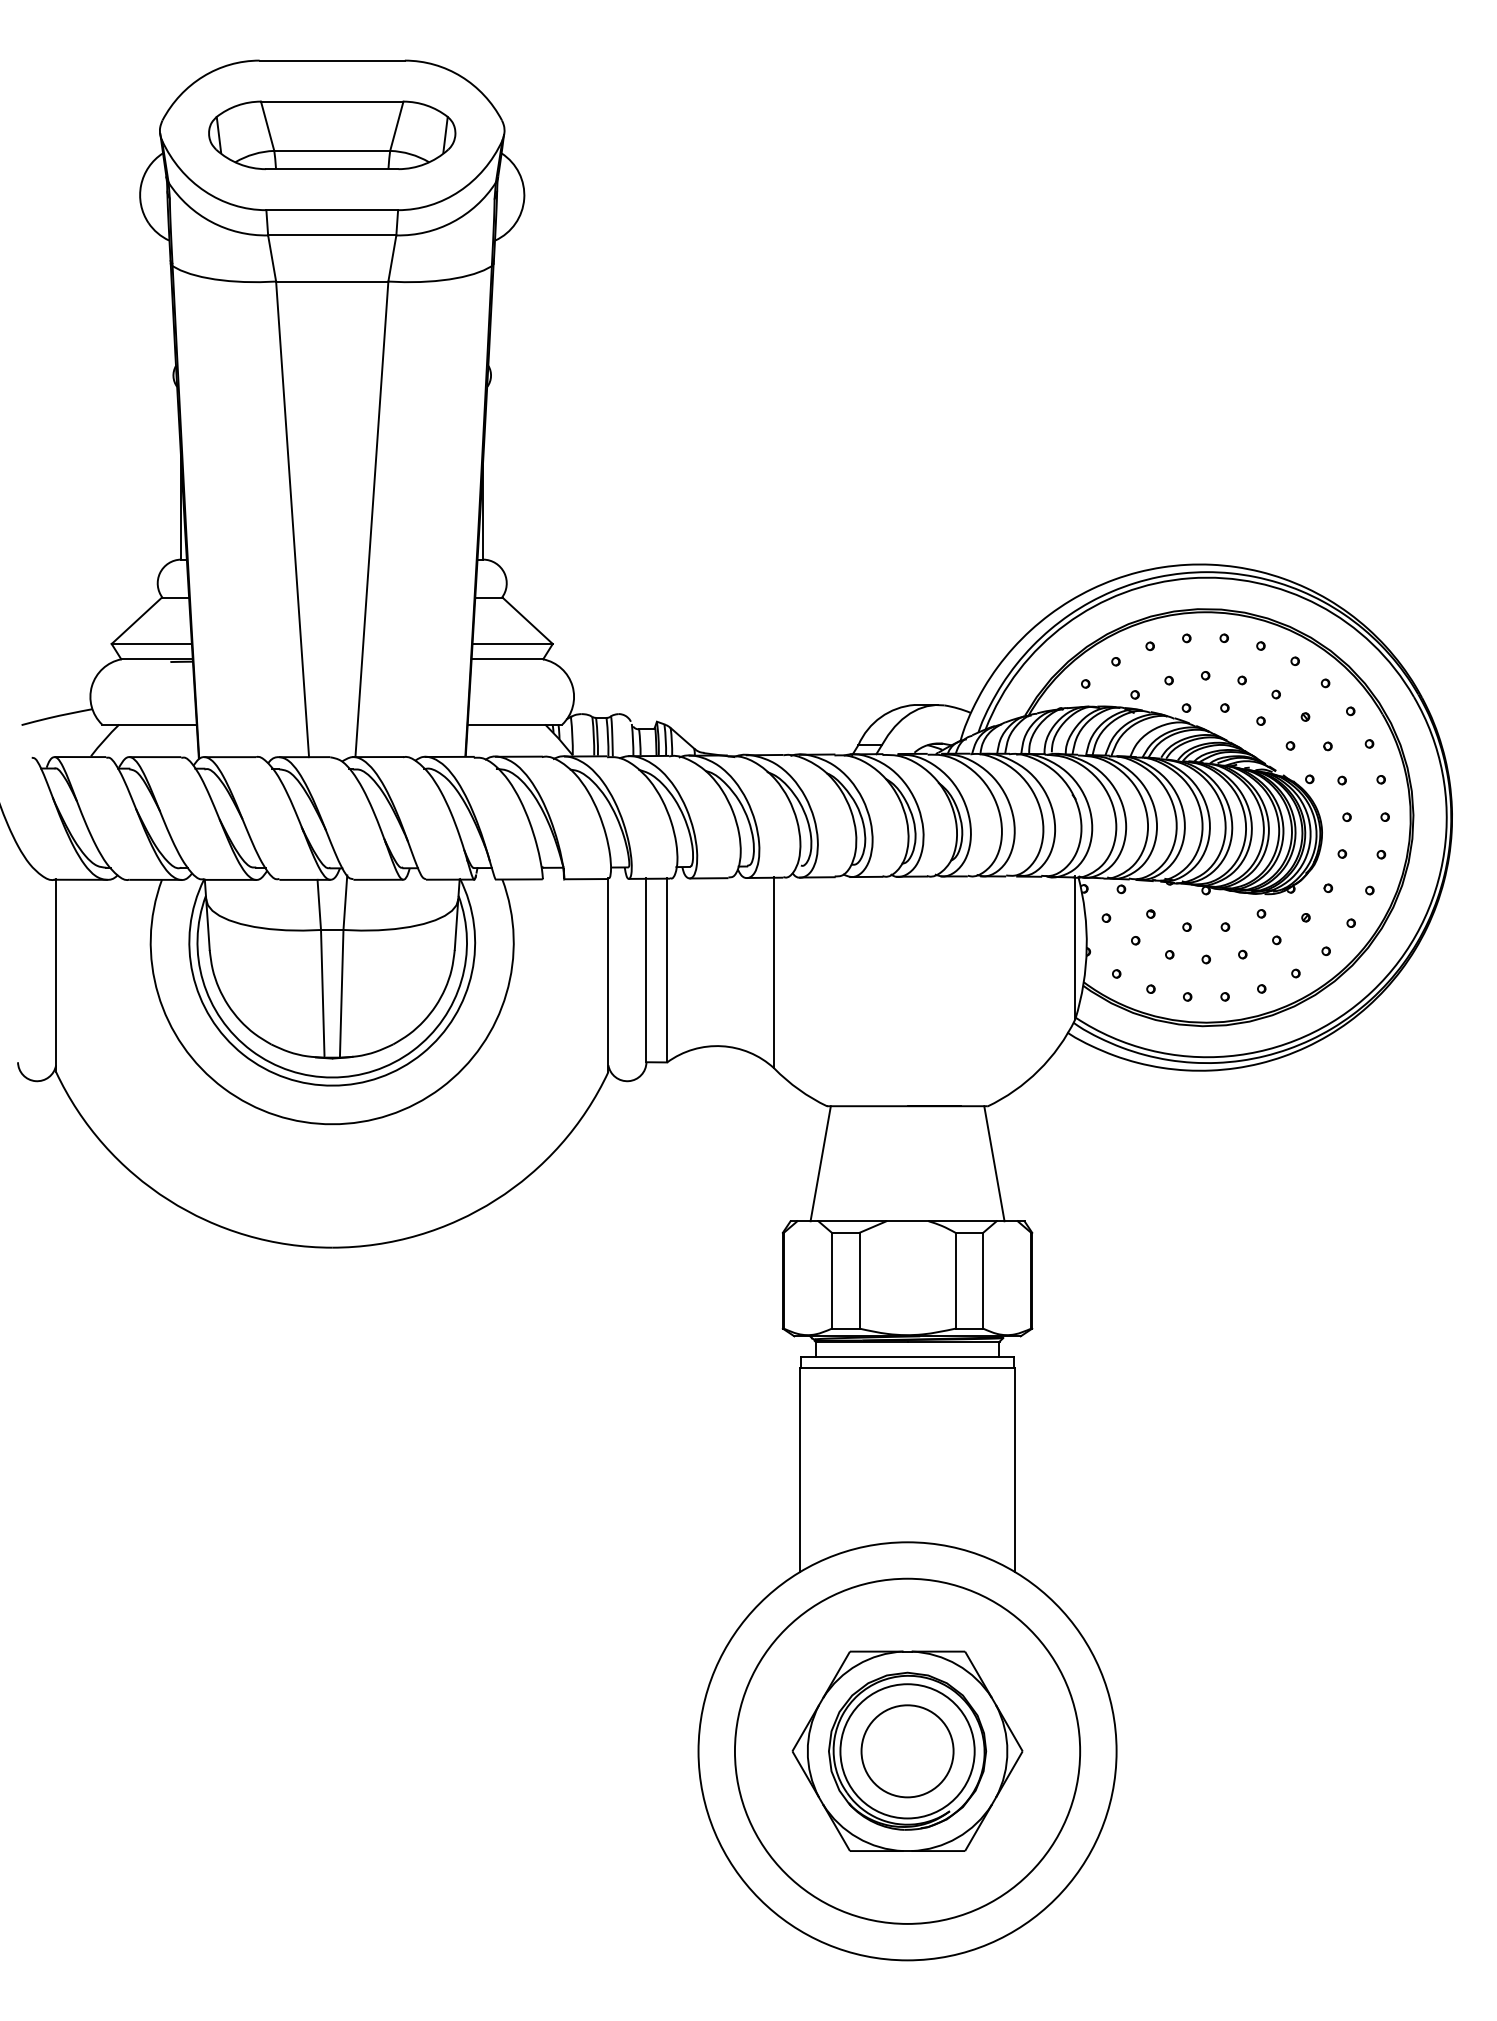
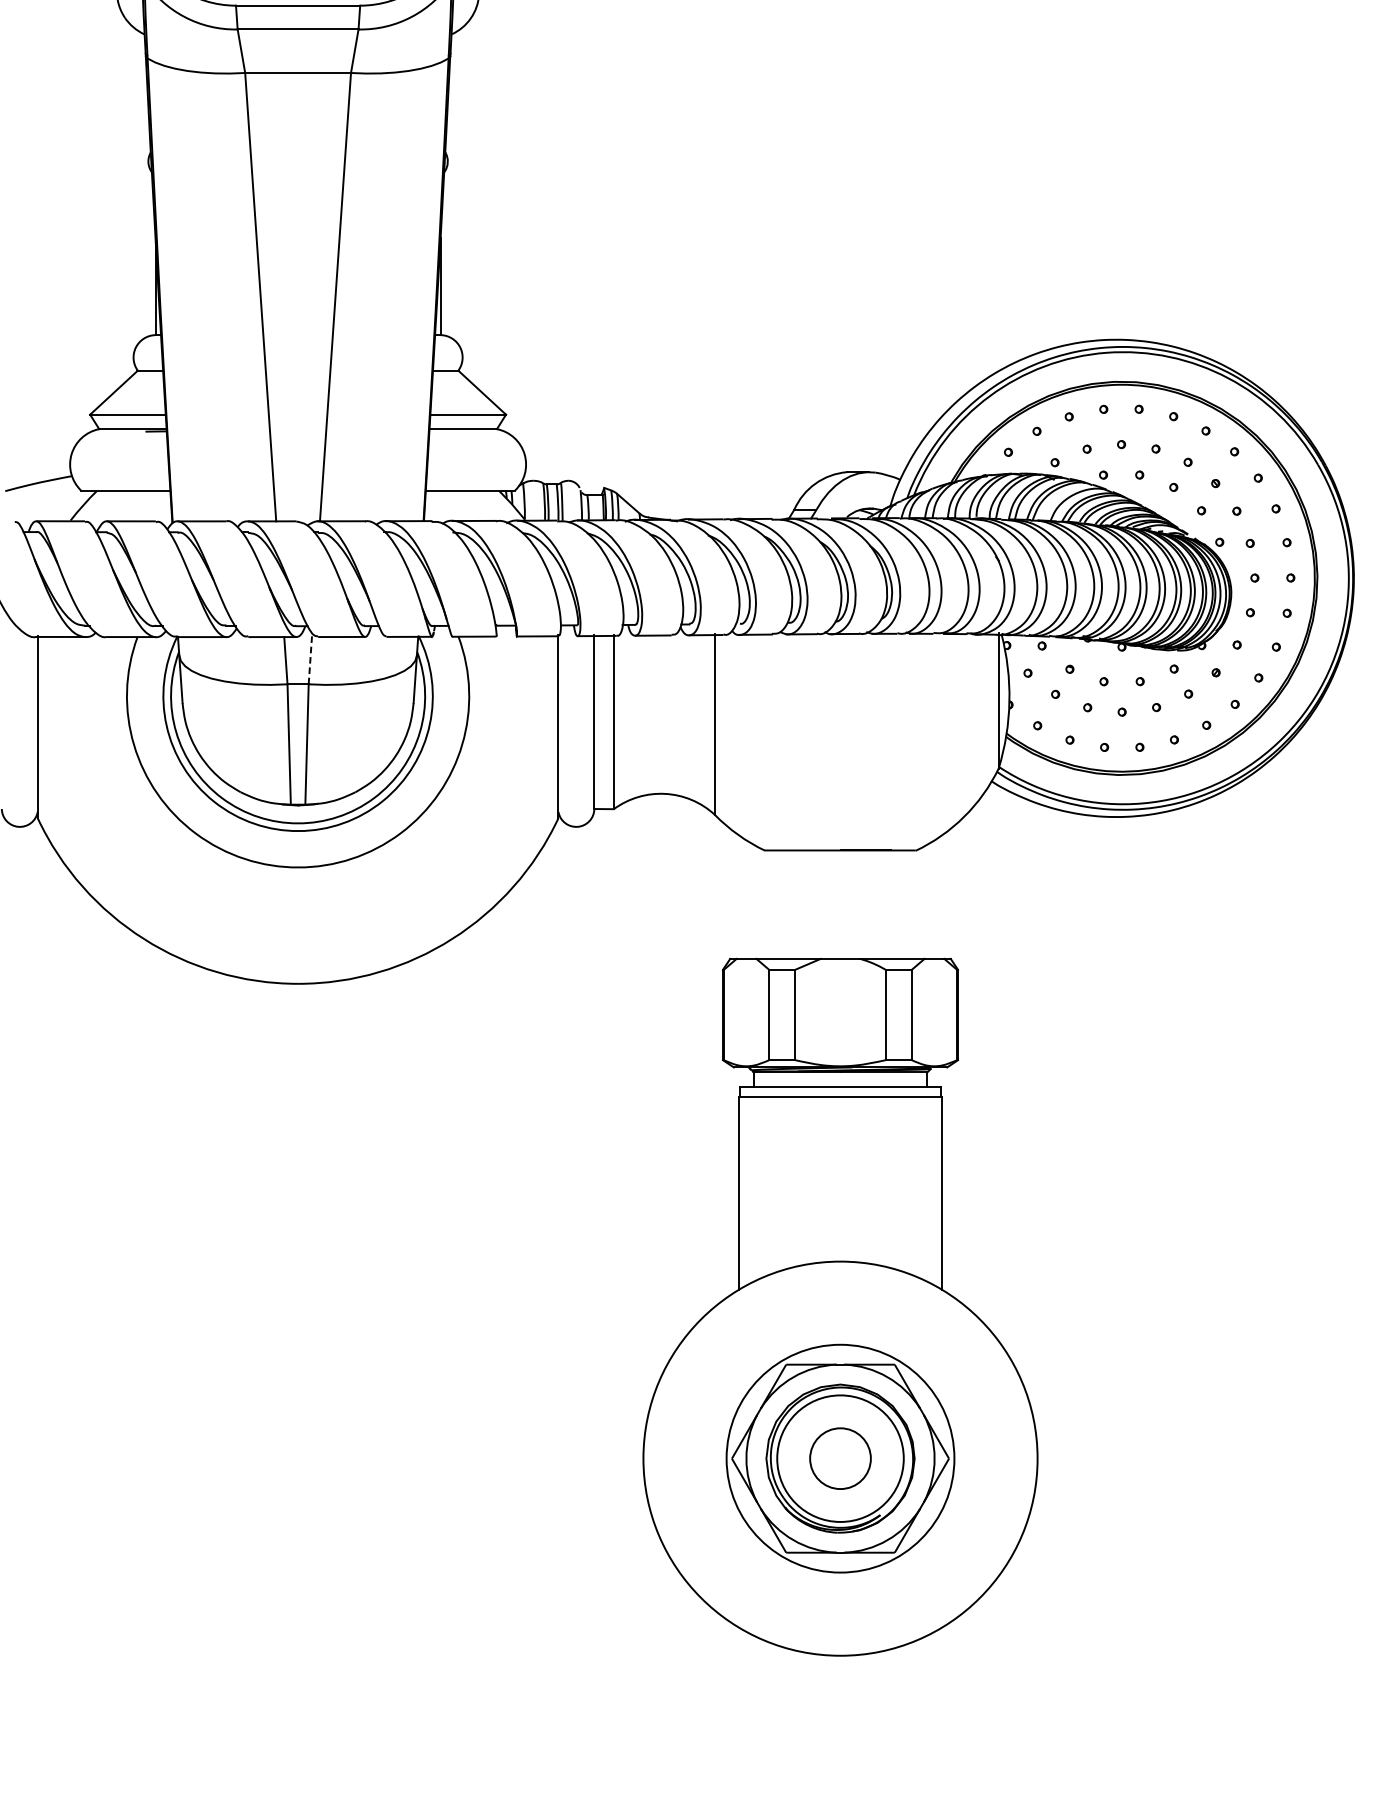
line: (345, 902) -> (310, 658), solid -> dashed
line: (820, 1163) -> (758, 904), removed
line: (994, 1163) -> (922, 904), removed
circle: (907, 1750) -> (840, 1457), size x0.7
circle: (907, 1751) -> (840, 1458), size x0.7

